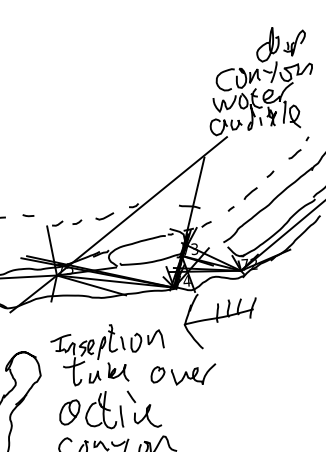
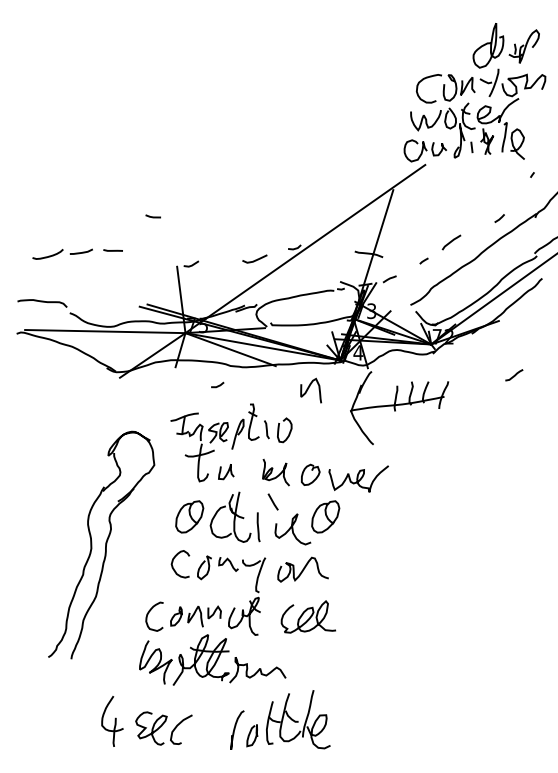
curve: (295, 154) -> (514, 375), moved
line: (270, 174) -> (499, 218), moved
line: (27, 215) -> (152, 216), moved
line: (77, 222) -> (217, 385), moved
curve: (154, 337) -> (309, 388), moved
curve: (115, 372) -> (272, 472), moved
curve: (171, 404) -> (325, 516), added

